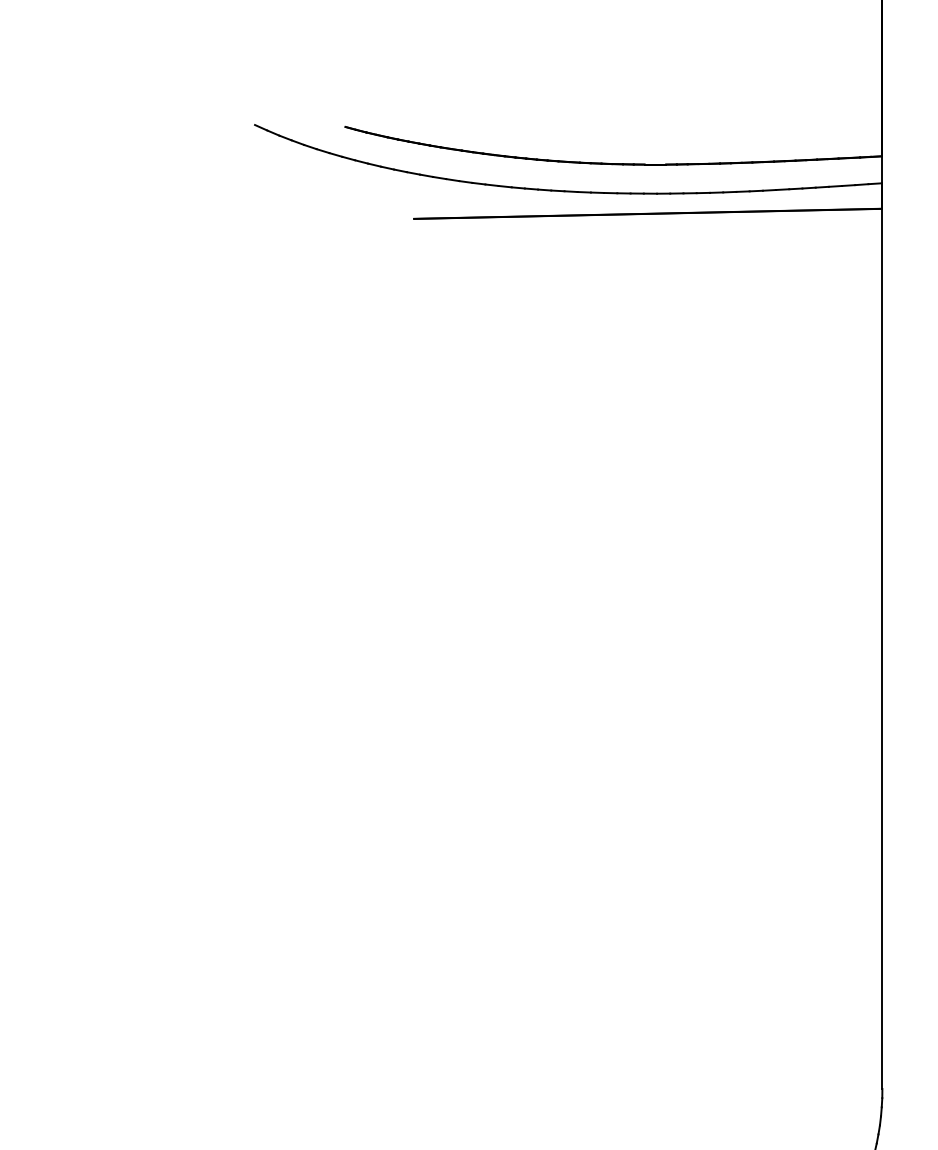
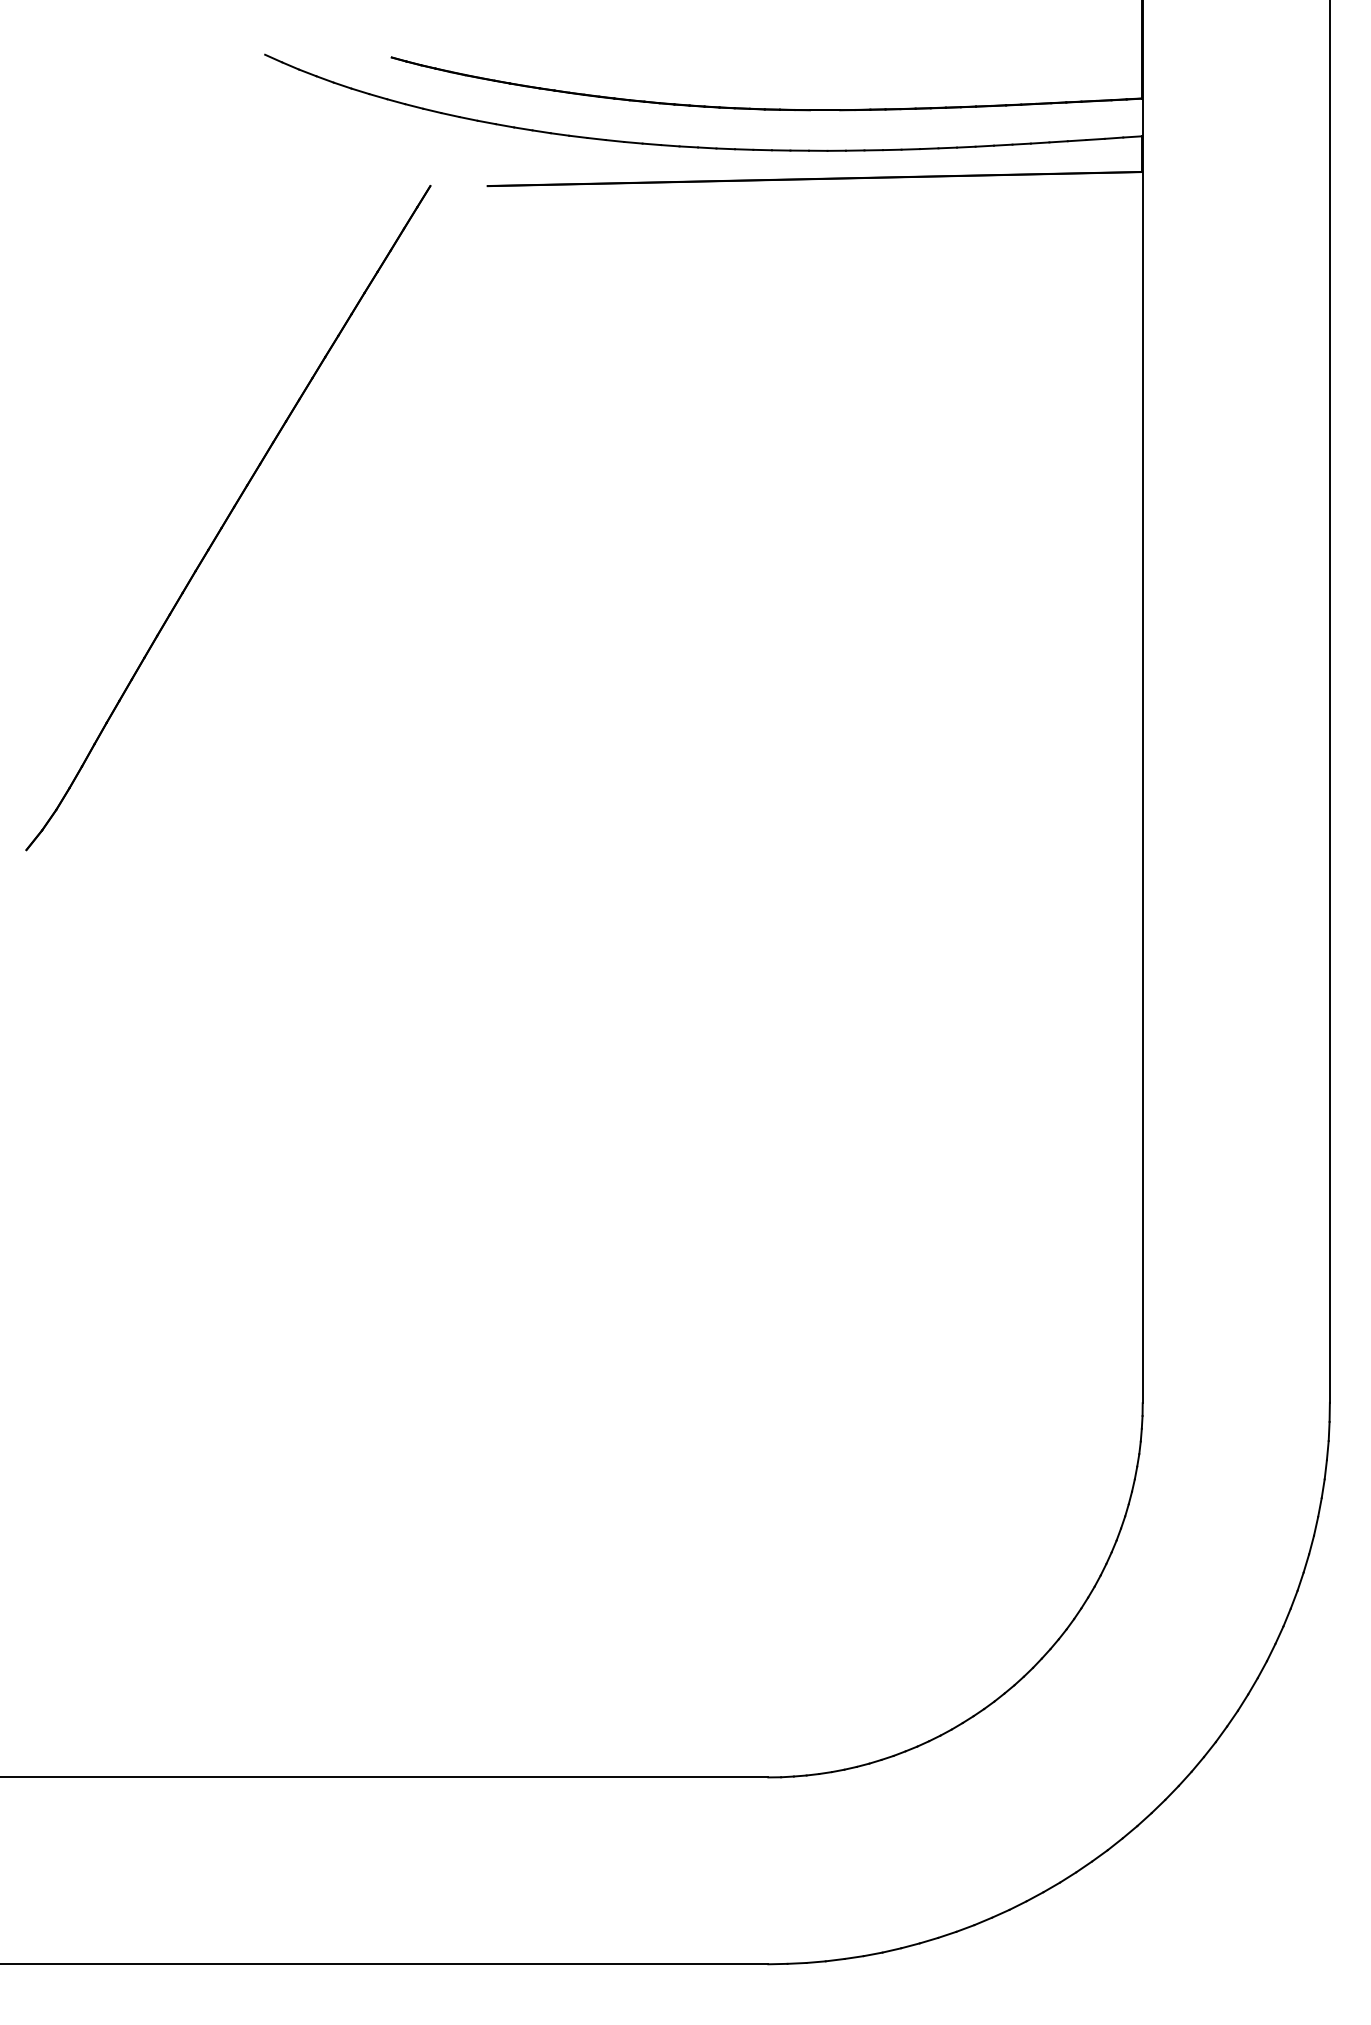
part: (228, 456) -> (228, 518), added

